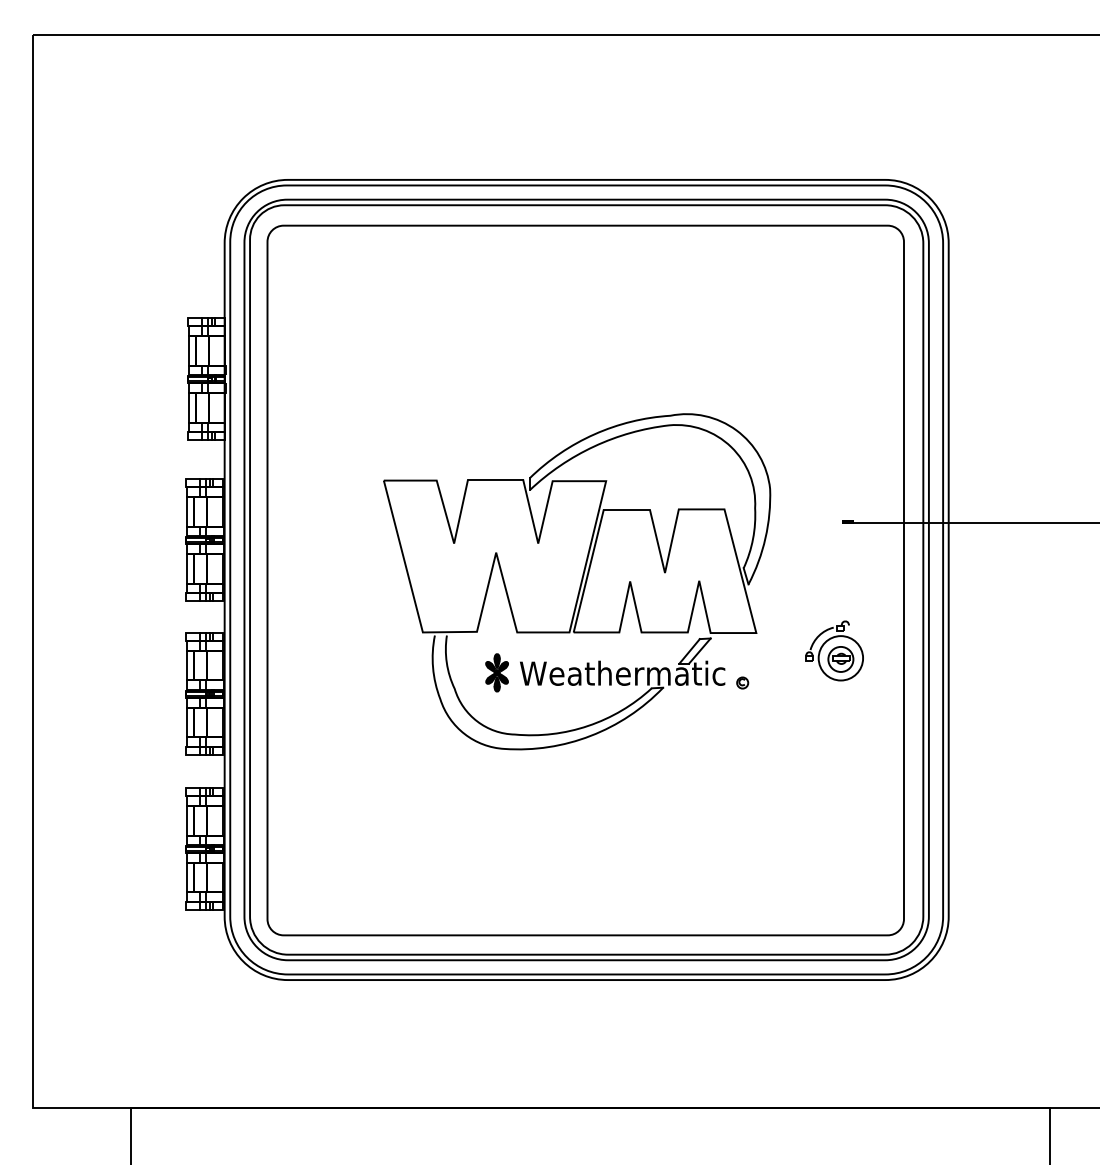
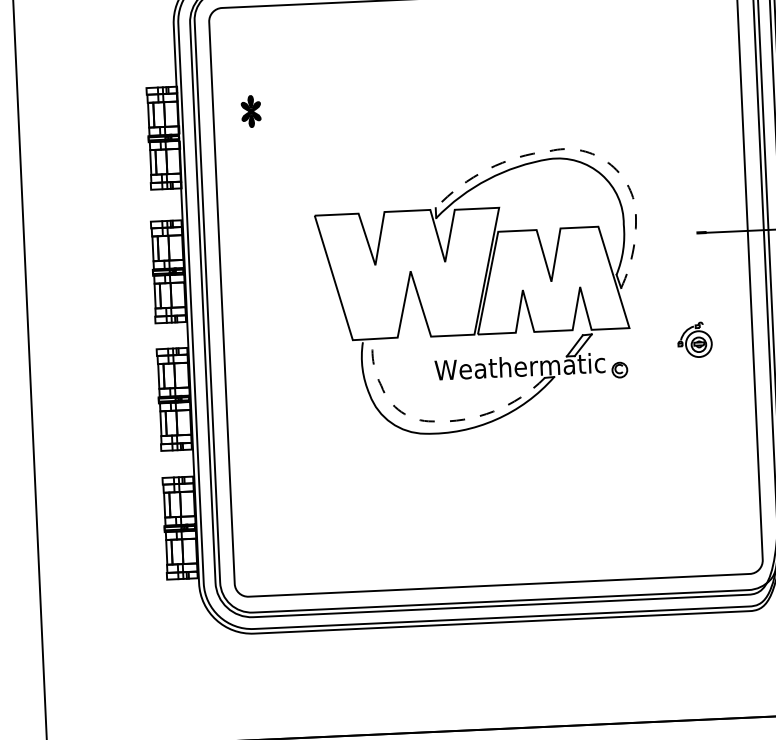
line: (714, 418) -> (586, 151), solid -> dashed
part: (834, 650) -> (694, 339), size x0.7
part: (496, 672) -> (250, 111), moved
part: (742, 682) -> (619, 369), size x1.6
line: (517, 734) -> (435, 421), solid -> dashed

